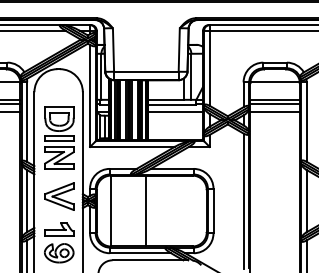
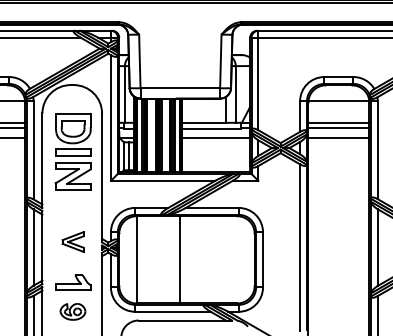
part: (58, 137) -> (72, 151), moved
part: (58, 196) -> (72, 241), size x0.6
part: (58, 252) -> (72, 311), size x0.7

